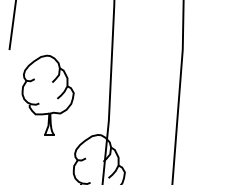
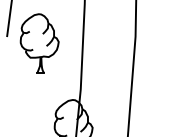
part: (47, 95) -> (39, 43), moved

